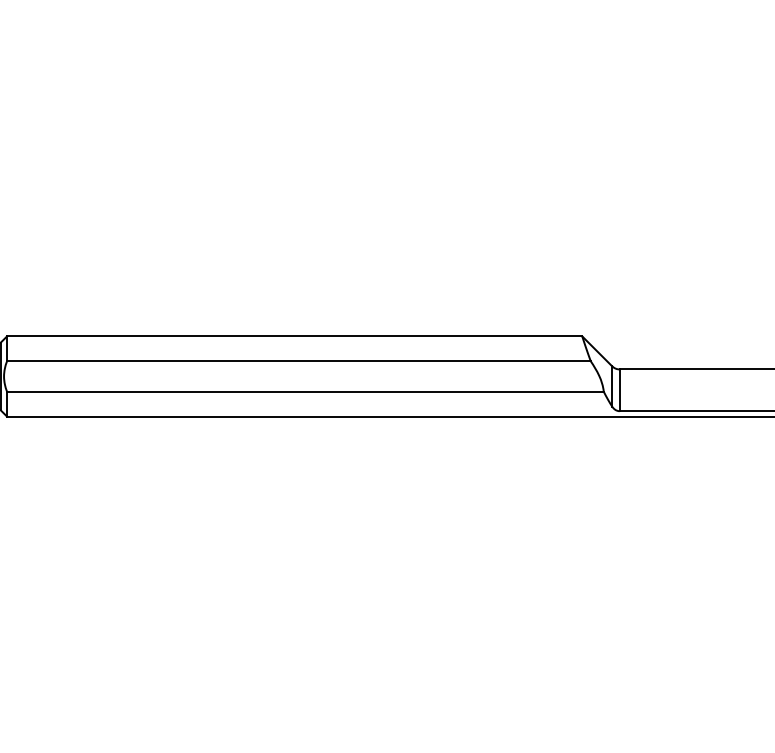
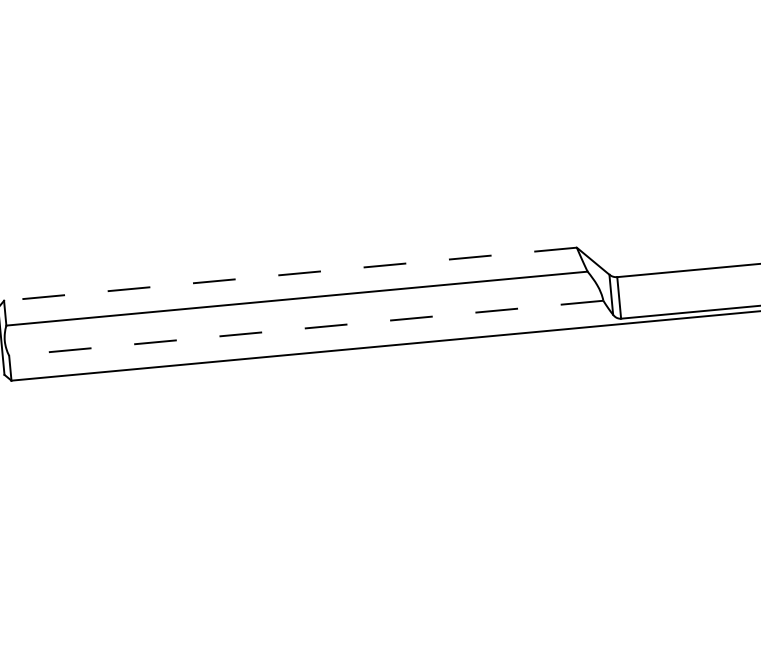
line: (294, 336) -> (290, 274), solid -> dashed
line: (304, 391) -> (305, 328), solid -> dashed

